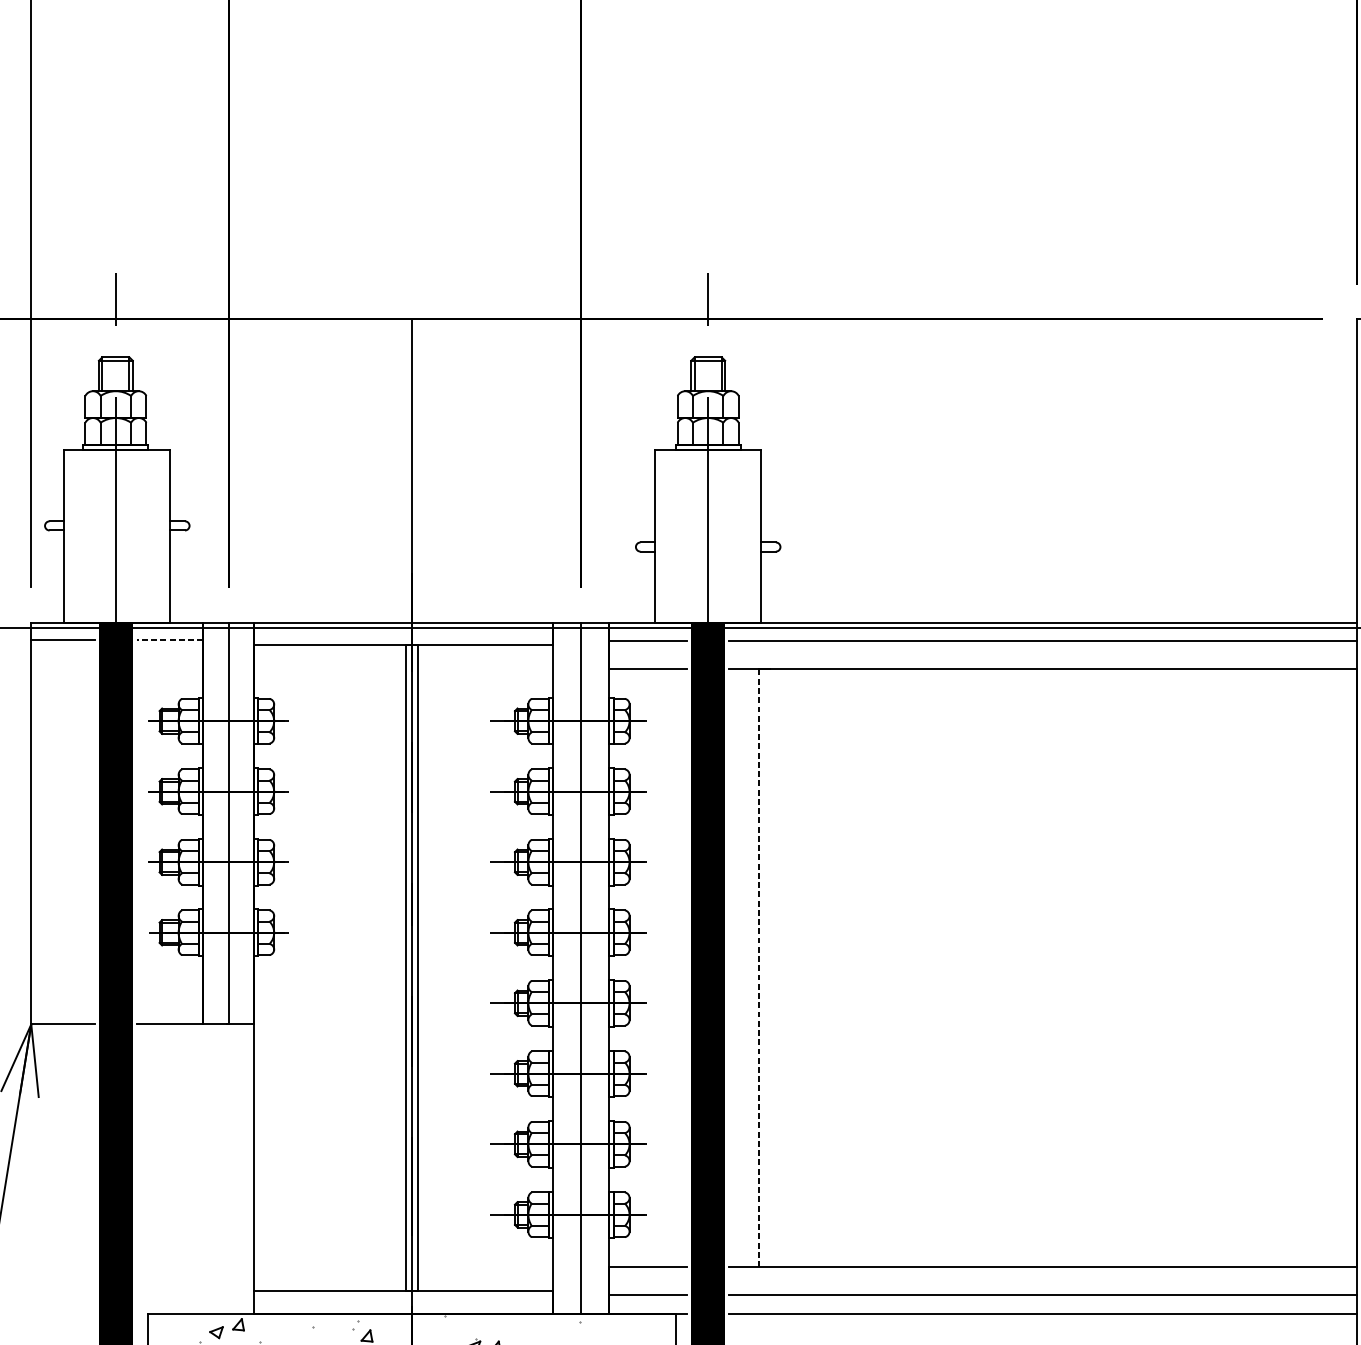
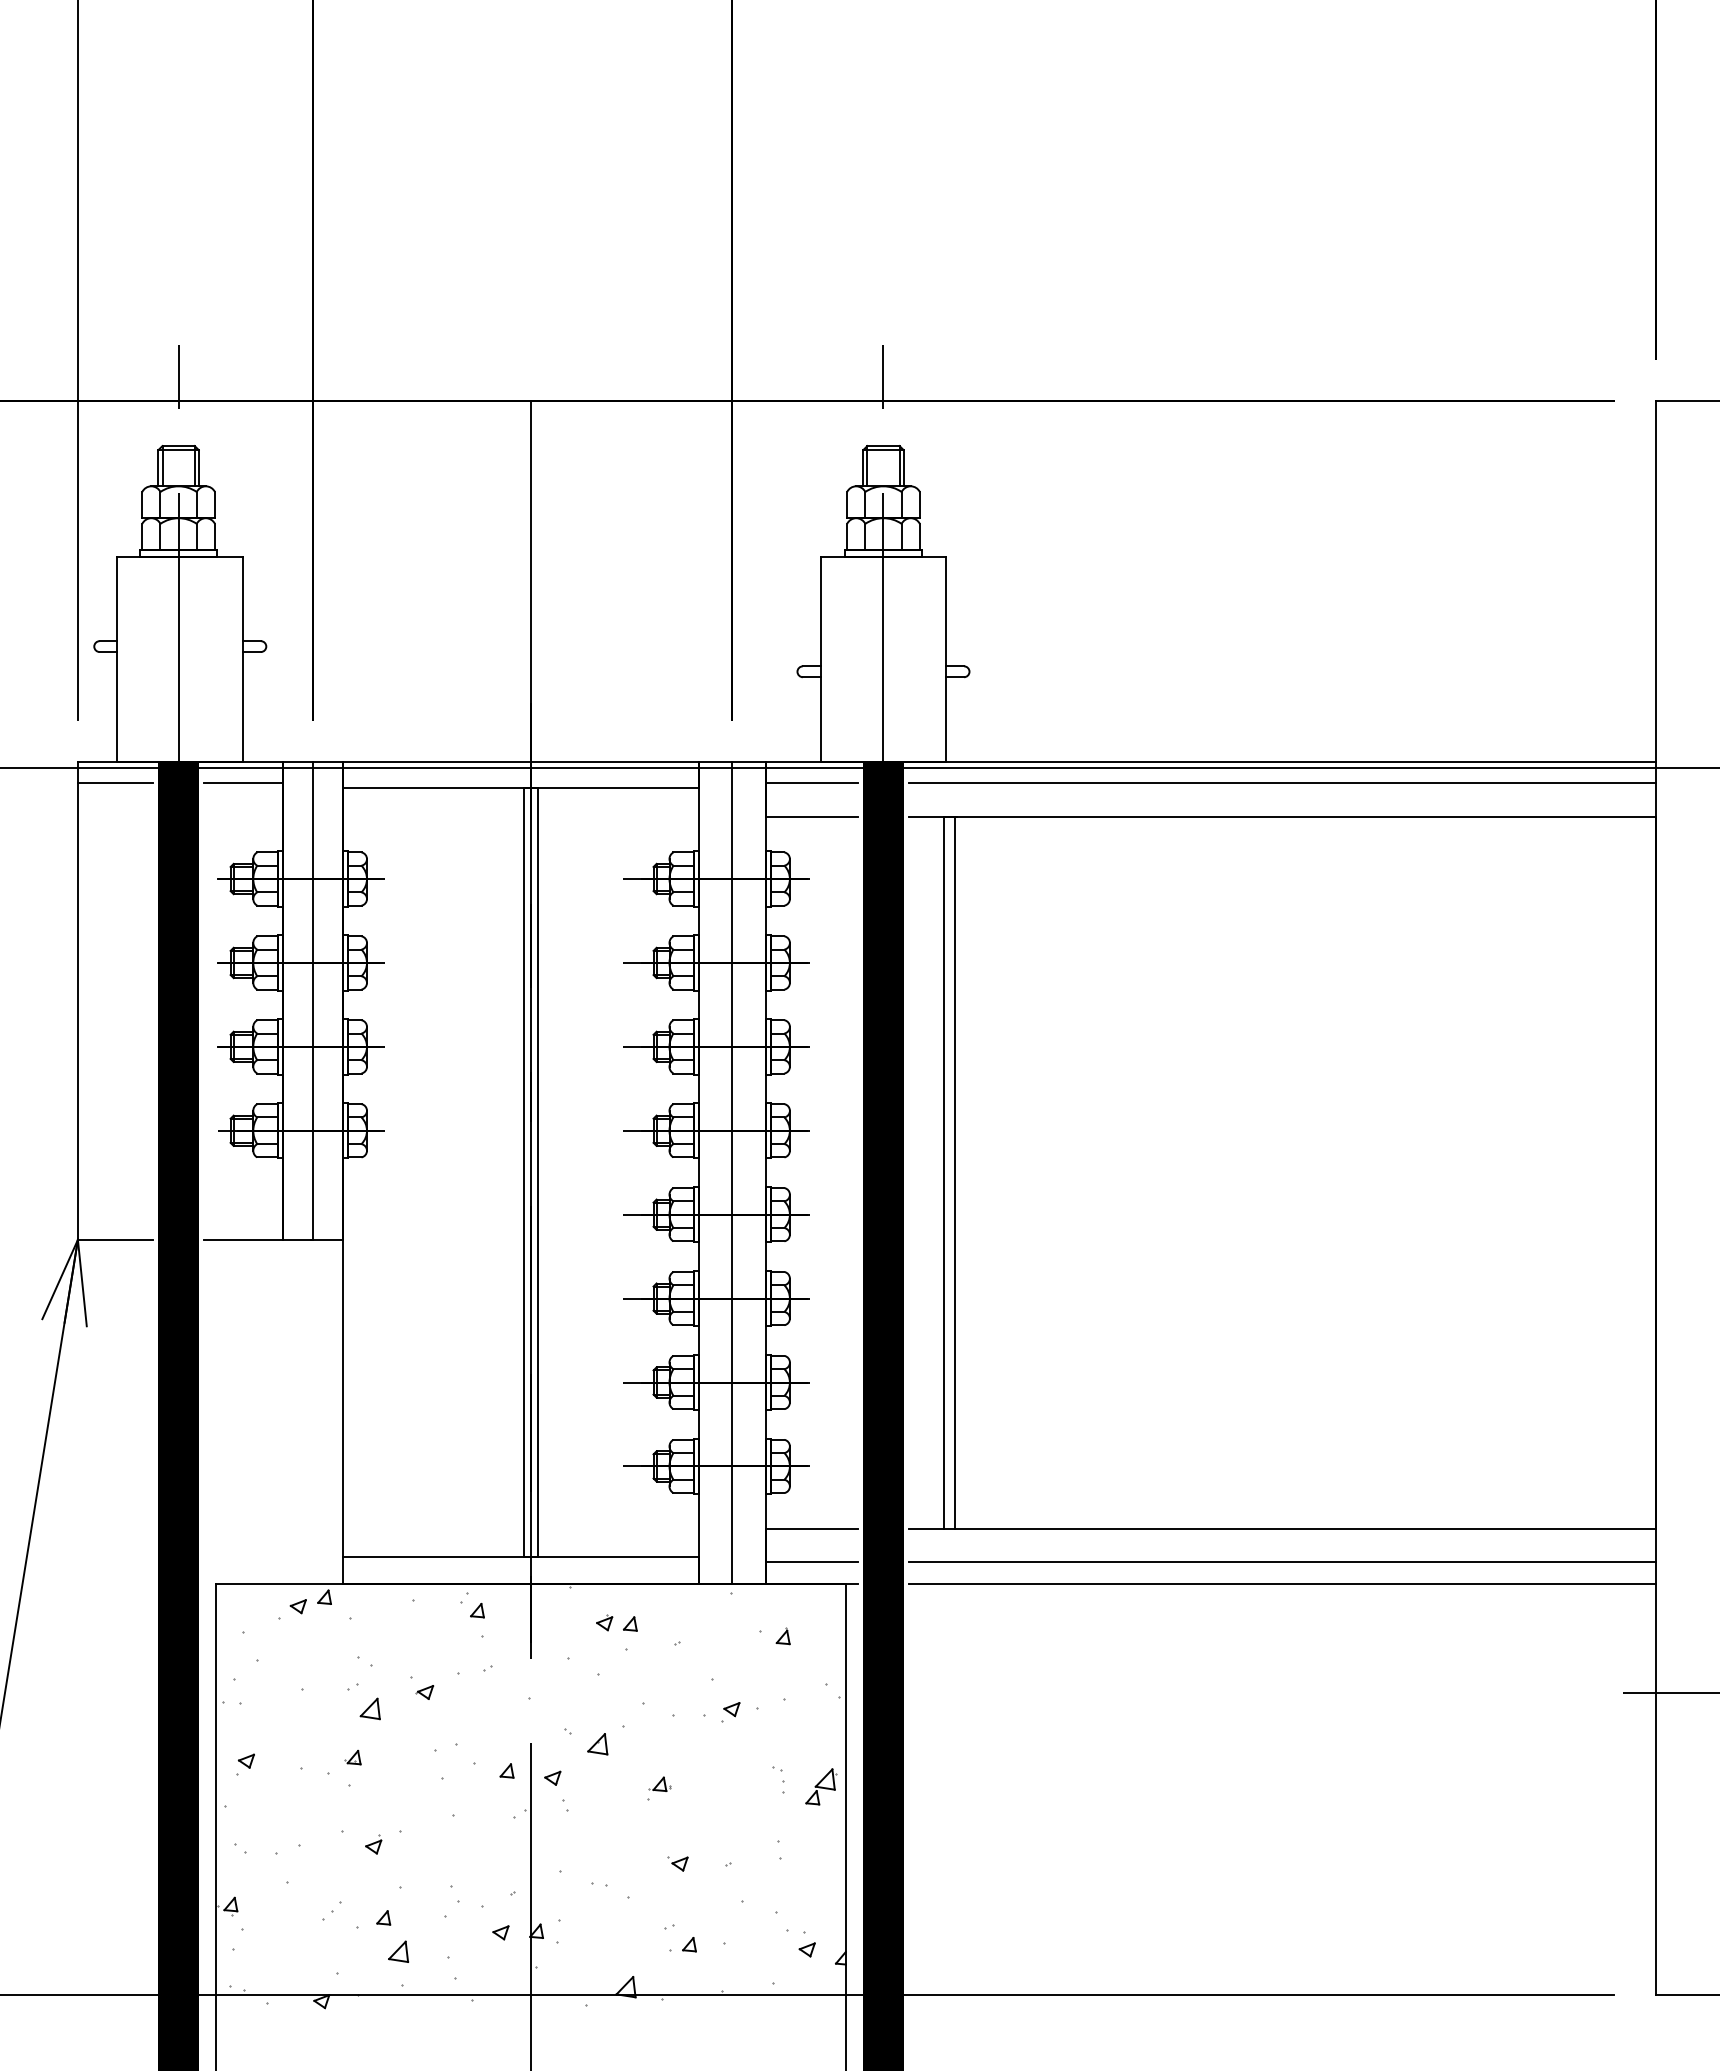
line: (169, 640) -> (242, 782), dashed -> solid
line: (758, 967) -> (943, 1172), dashed -> solid
line: (767, 967) -> (954, 1172), added

